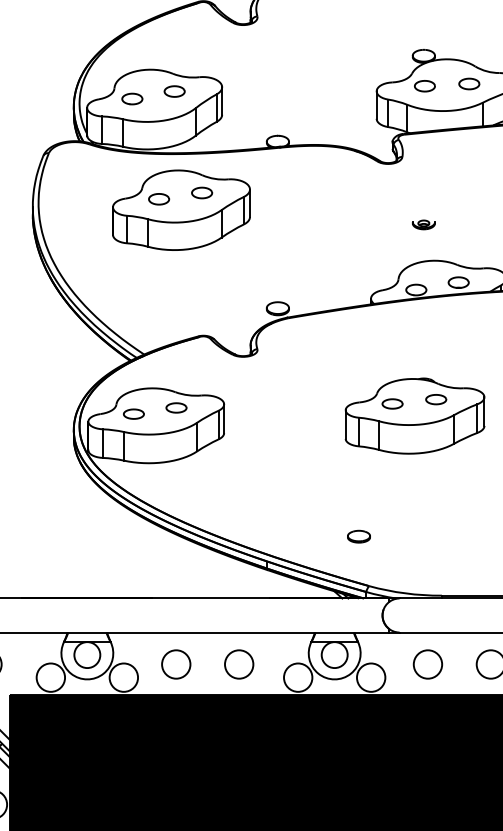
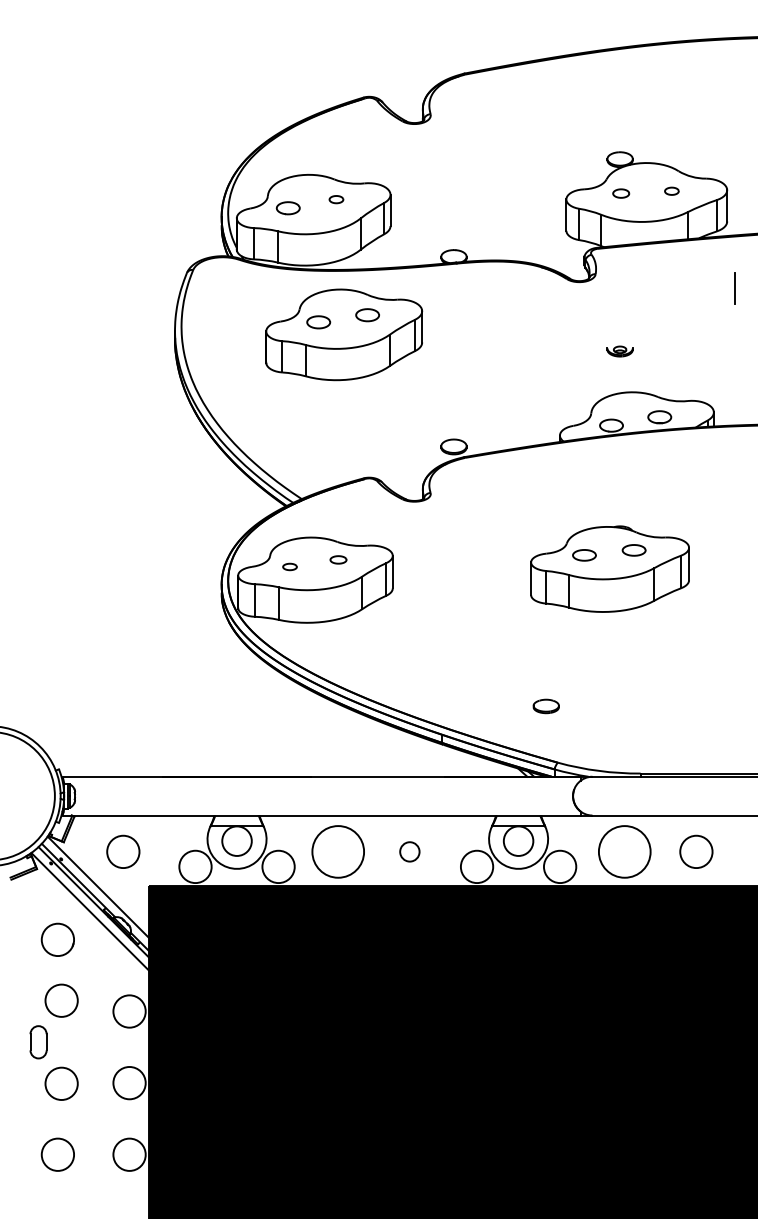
part: (469, 84) -> (671, 191), size x0.6
part: (424, 86) -> (620, 193), size x0.7
part: (174, 91) -> (336, 199), size x0.6
part: (176, 407) -> (338, 559), size x0.7
part: (133, 413) -> (289, 566), size x0.6
circle: (176, 664) -> (338, 851), size x1.6
circle: (238, 664) -> (409, 851), size x0.6
circle: (427, 664) -> (624, 851), size x1.6

